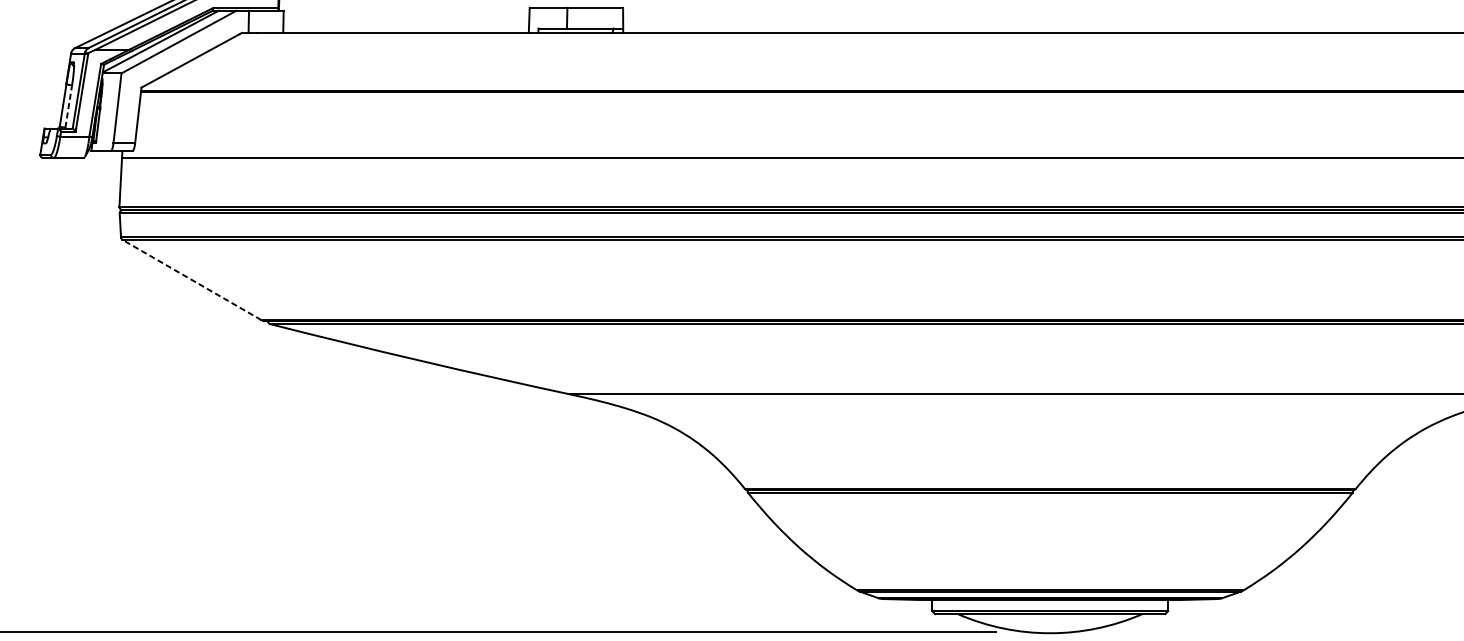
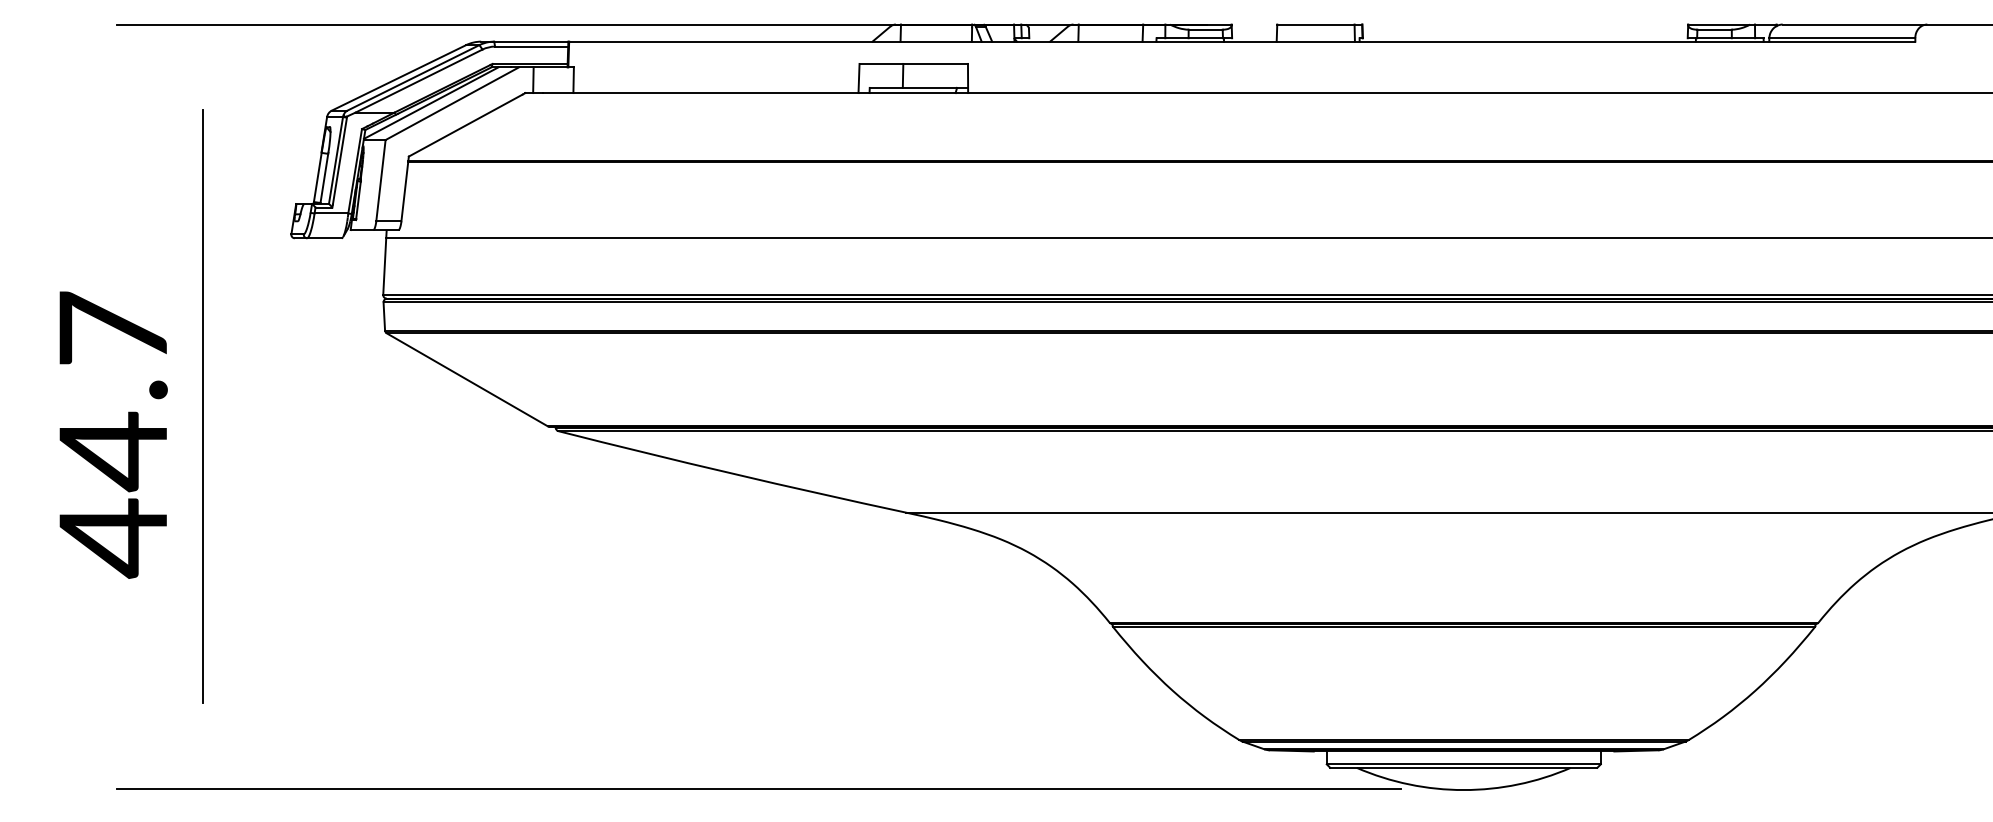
line: (68, 105) -> (324, 177), dashed -> solid
line: (191, 279) -> (466, 379), dashed -> solid

